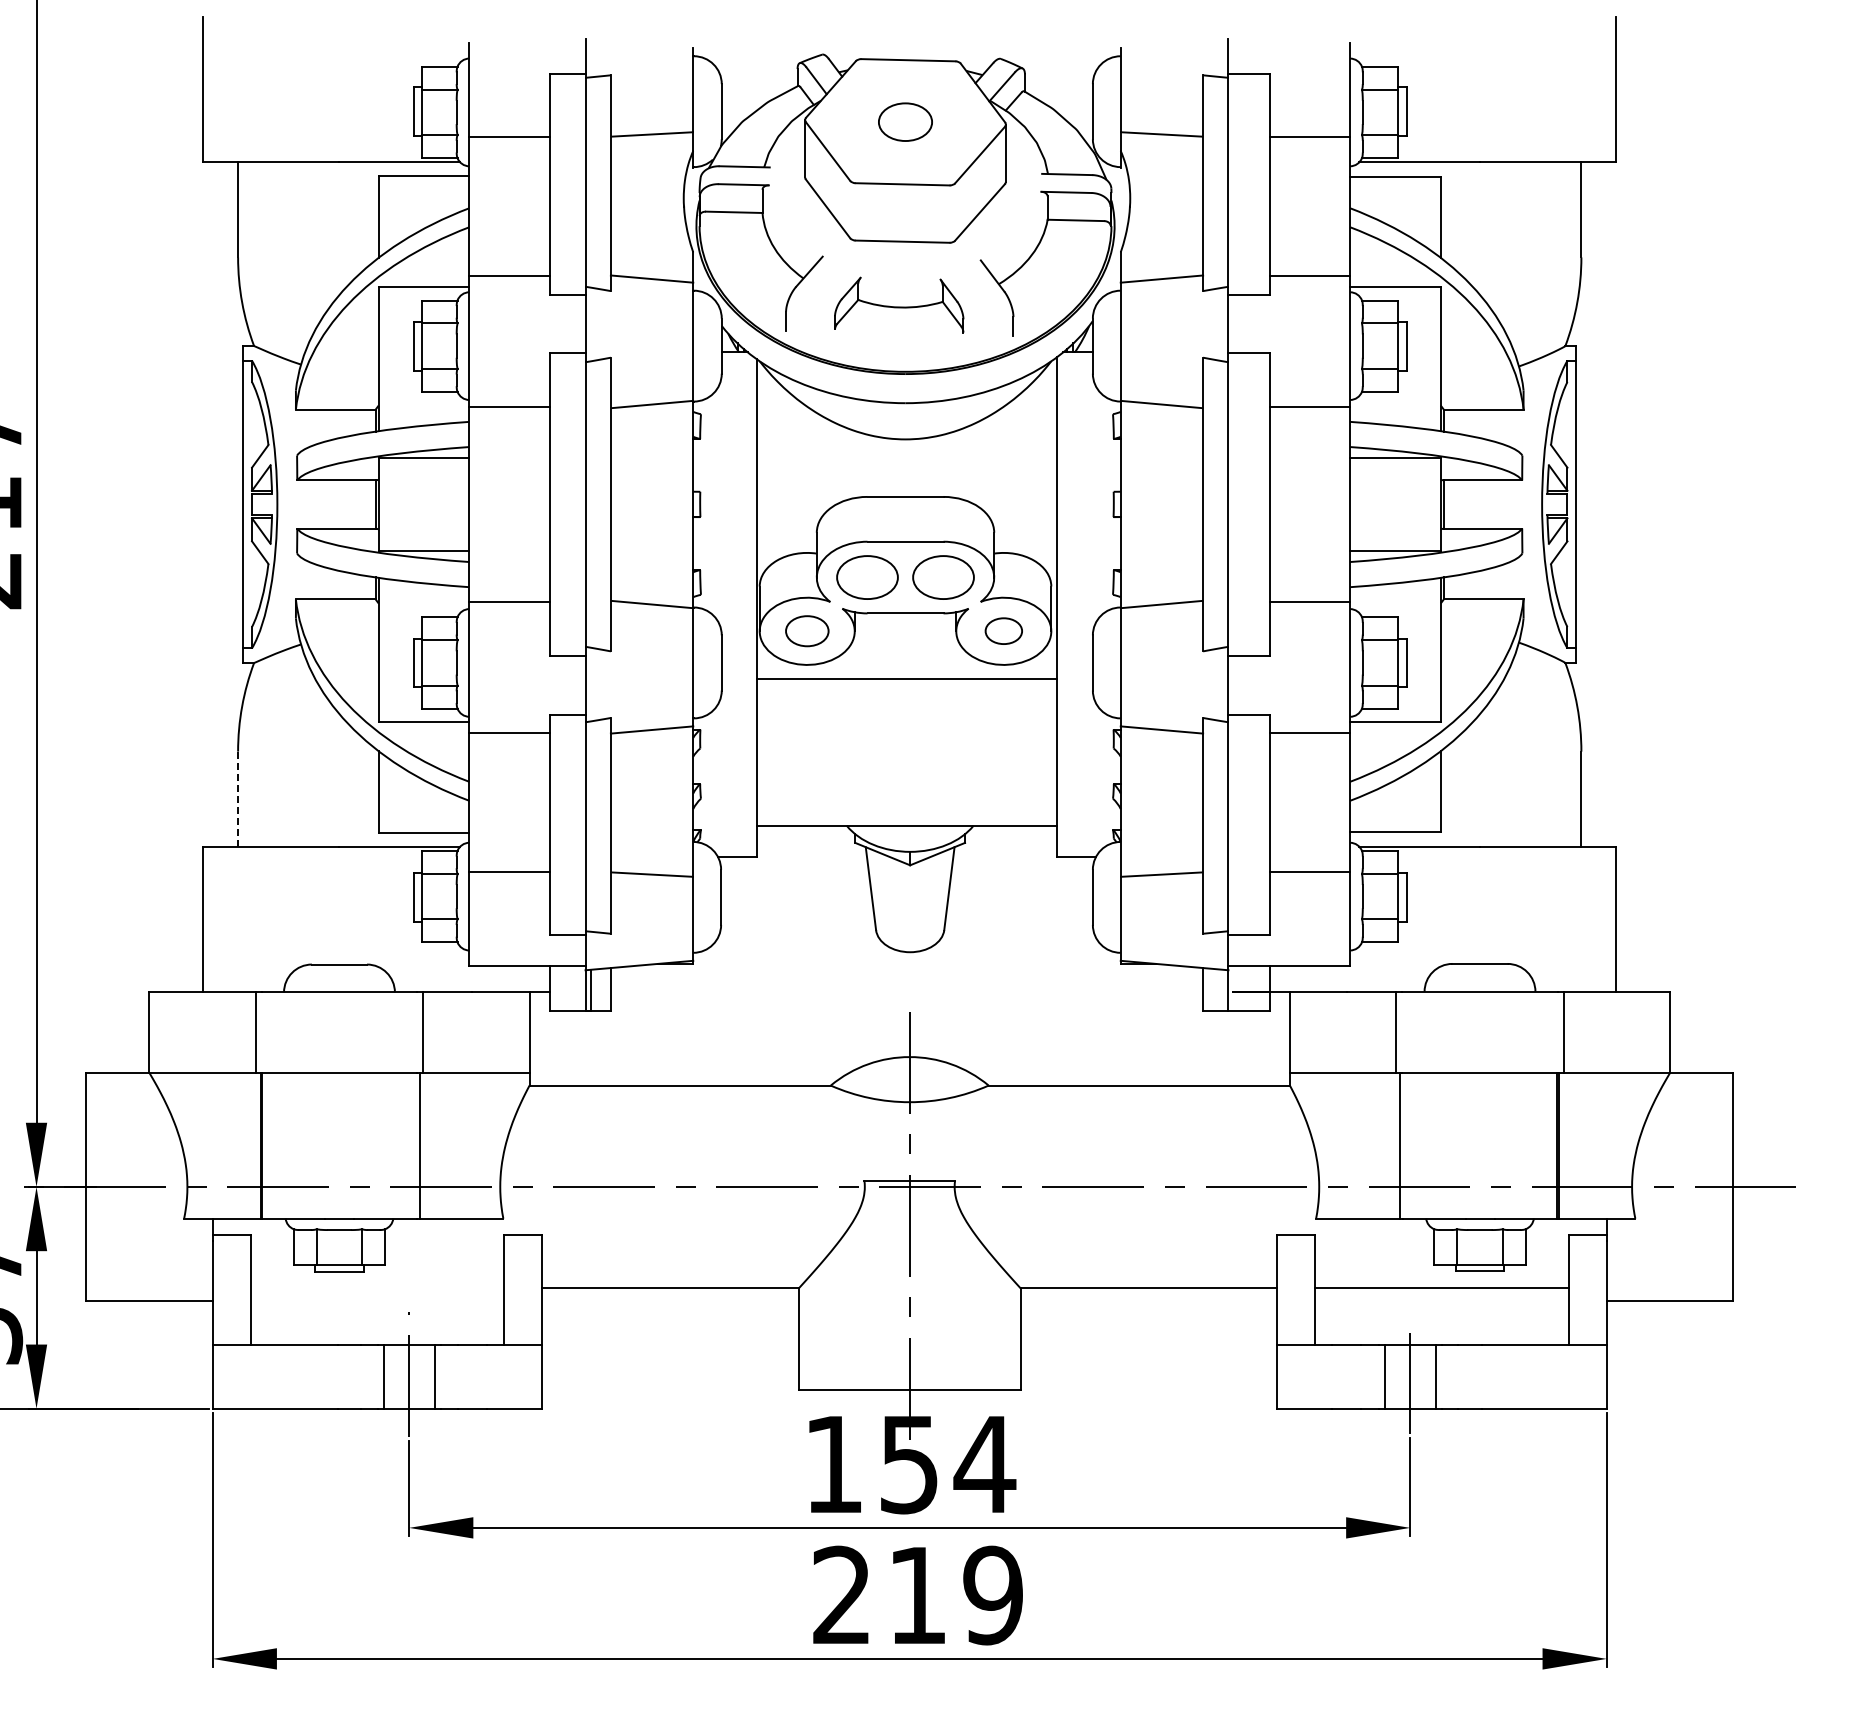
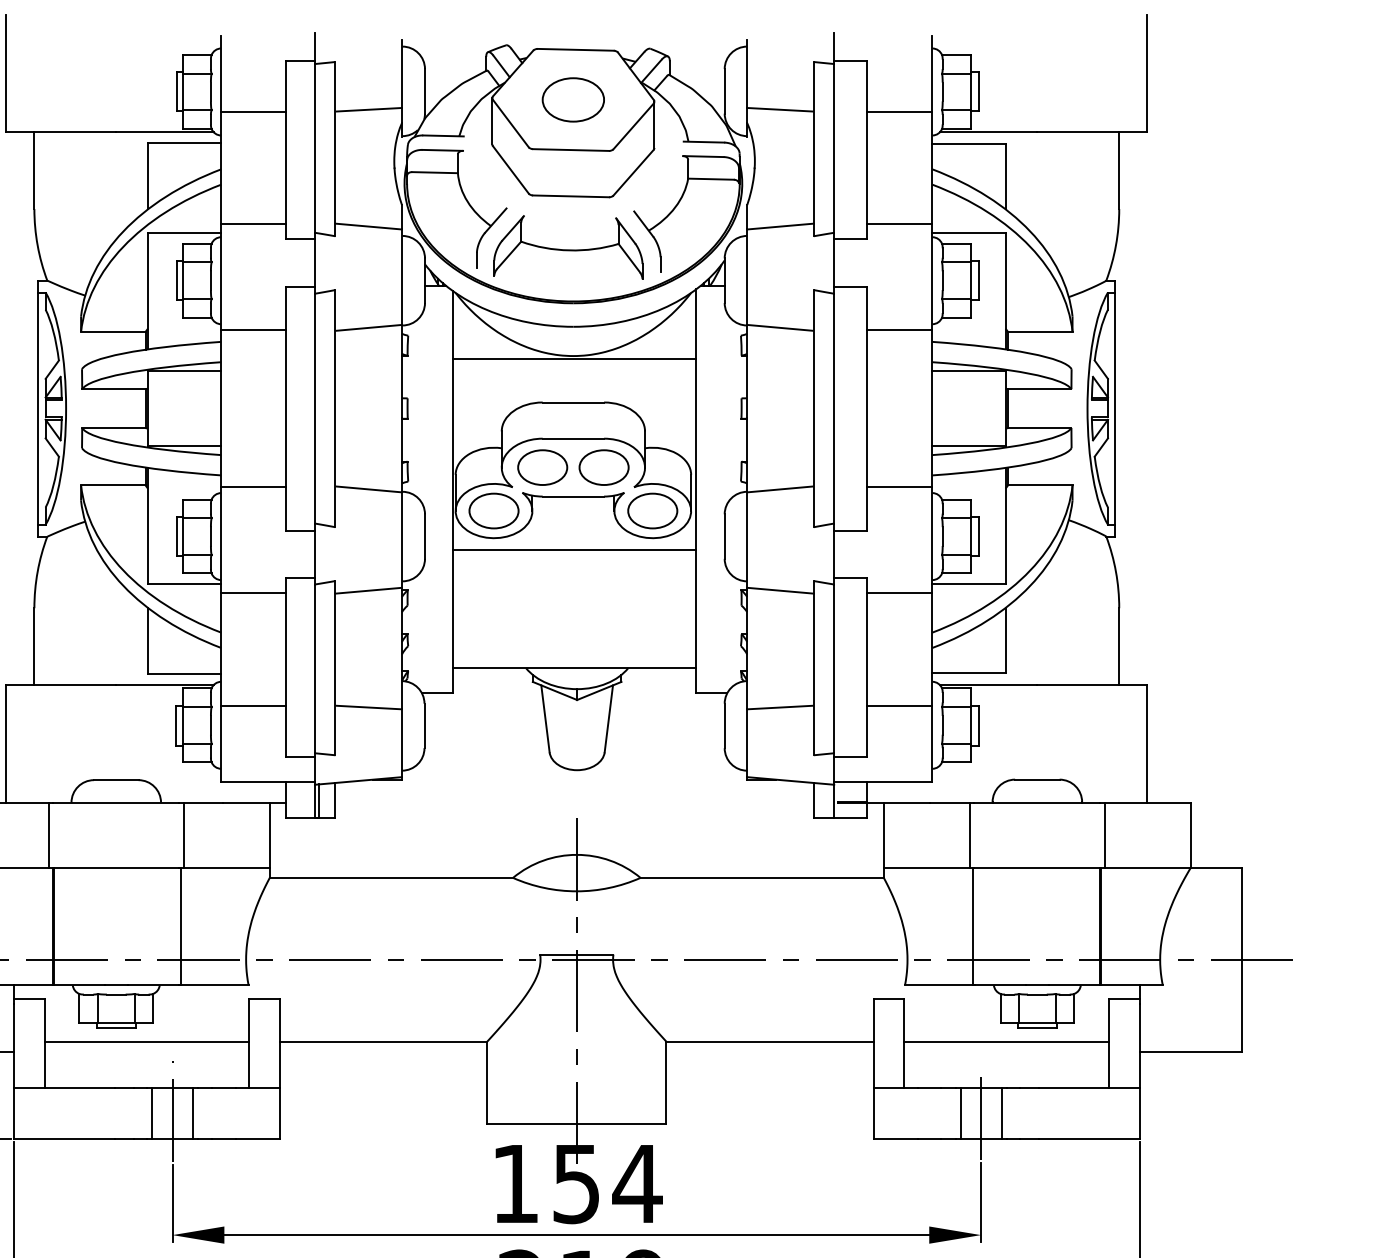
part: (905, 121) -> (573, 99), size x1.43
part: (898, 304) -> (567, 247), size x1.43
line: (906, 443) -> (574, 359), added
part: (807, 630) -> (494, 510), size x1.43
part: (1003, 630) -> (652, 510), size x1.67
line: (238, 799) -> (34, 646), dashed -> solid
line: (377, 1288) -> (146, 1041), added

